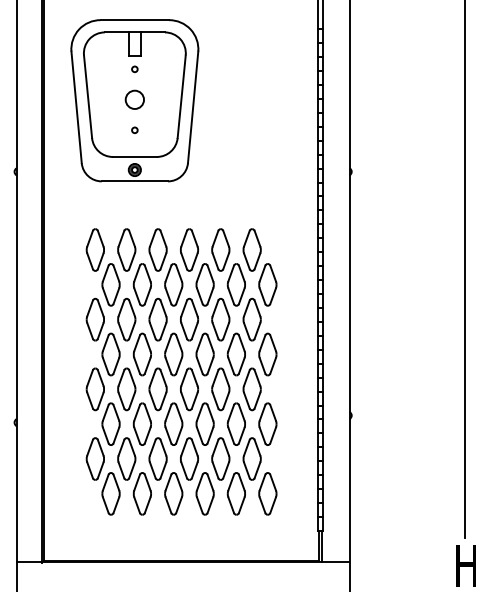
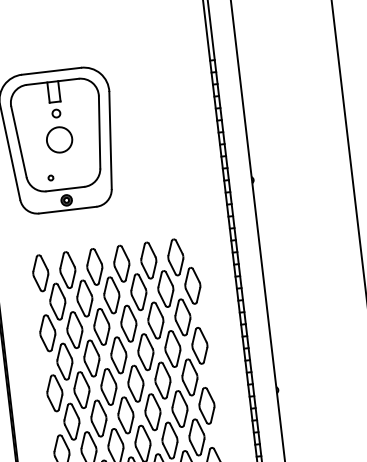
circle: (134, 69) -> (56, 113), size x1.6
circle: (134, 99) -> (59, 139), size x1.6
circle: (134, 129) -> (50, 177), moved

